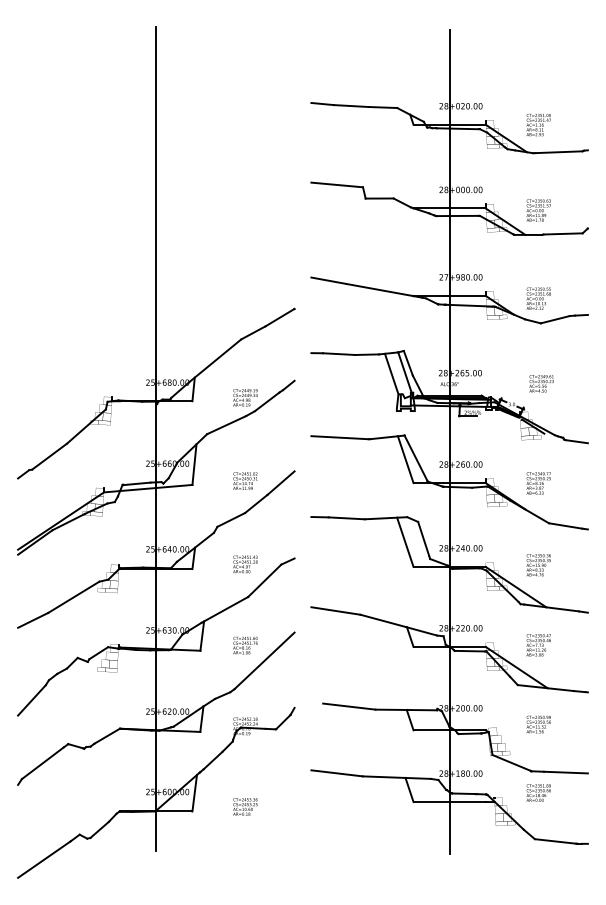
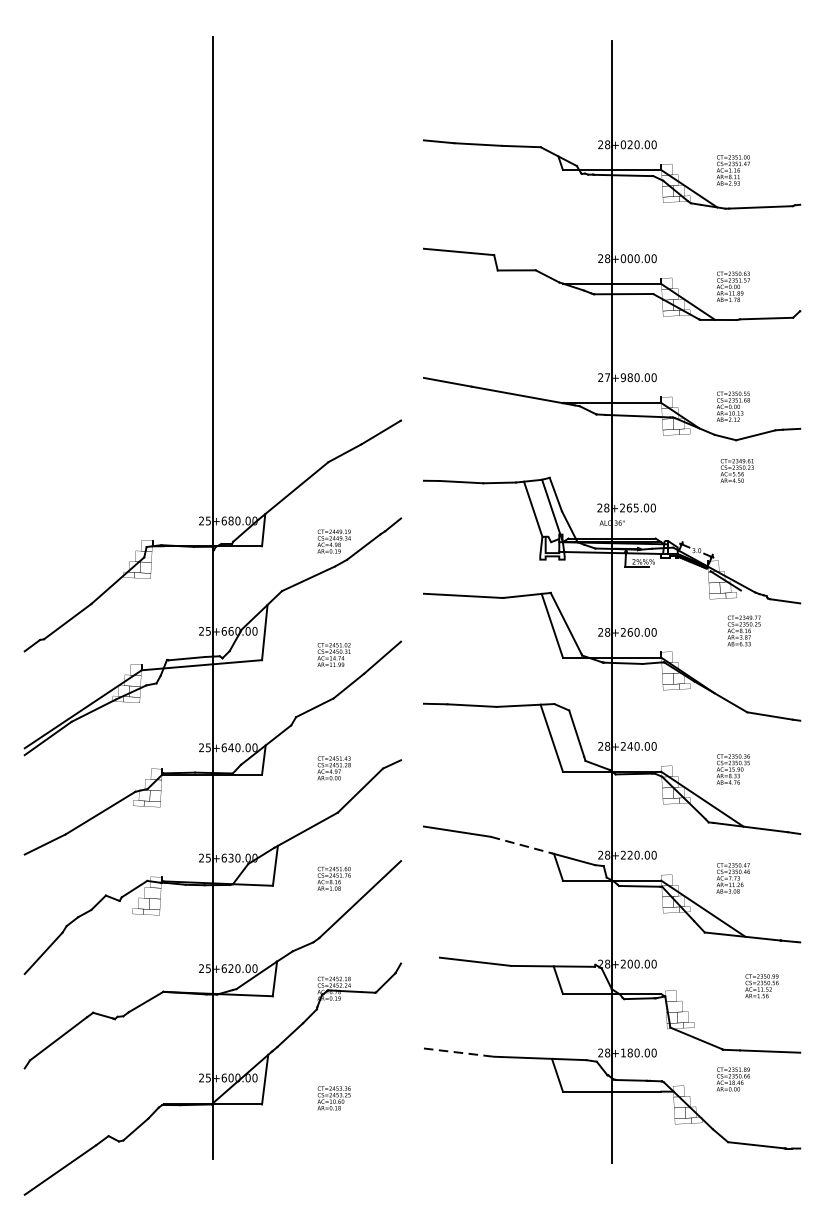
text: (541, 383) -> (737, 470), moved
text: (538, 483) -> (743, 630), moved
line: (383, 620) -> (522, 844), solid -> dashed
text: (538, 724) -> (761, 986), moved
line: (337, 773) -> (459, 1052), solid -> dashed

